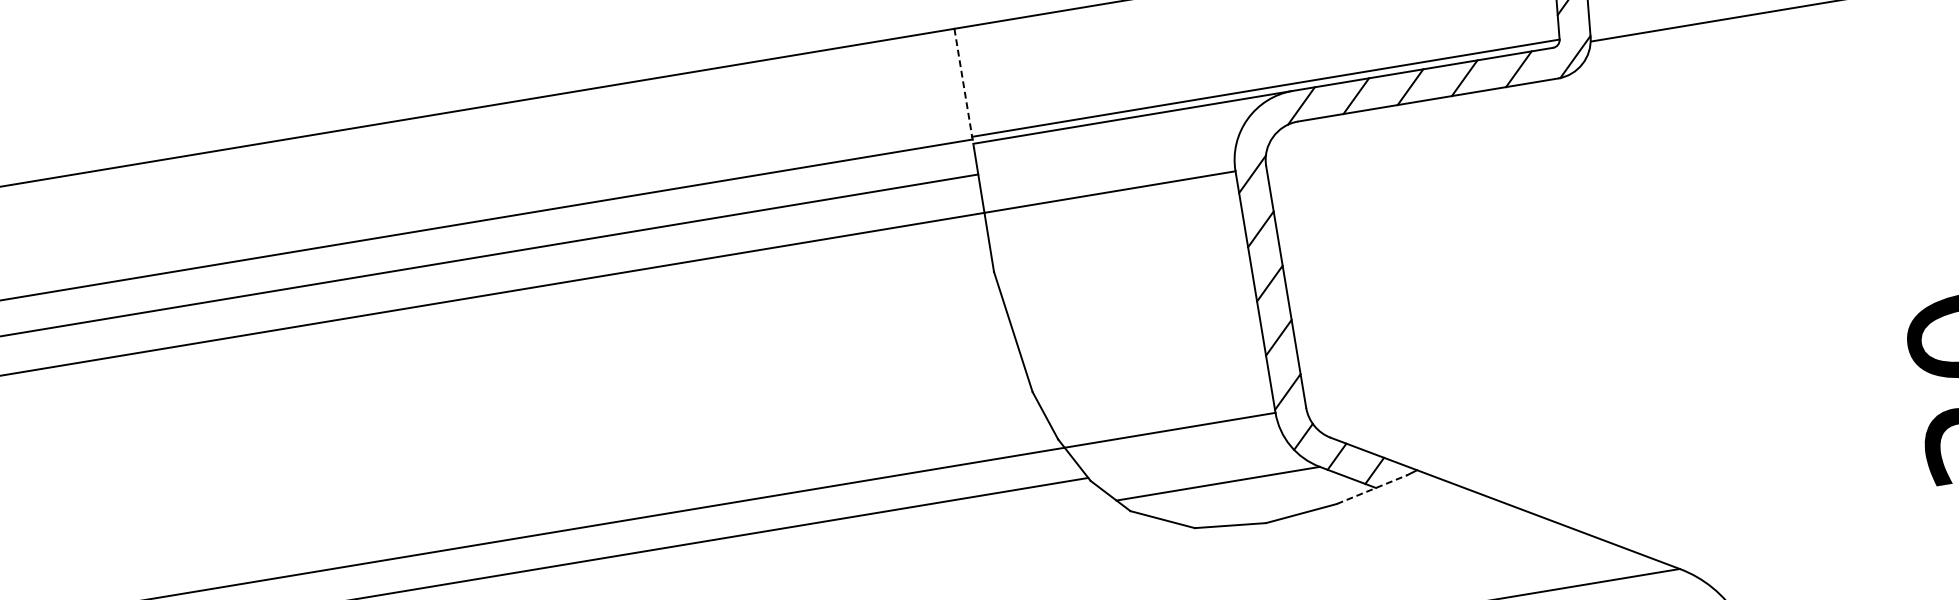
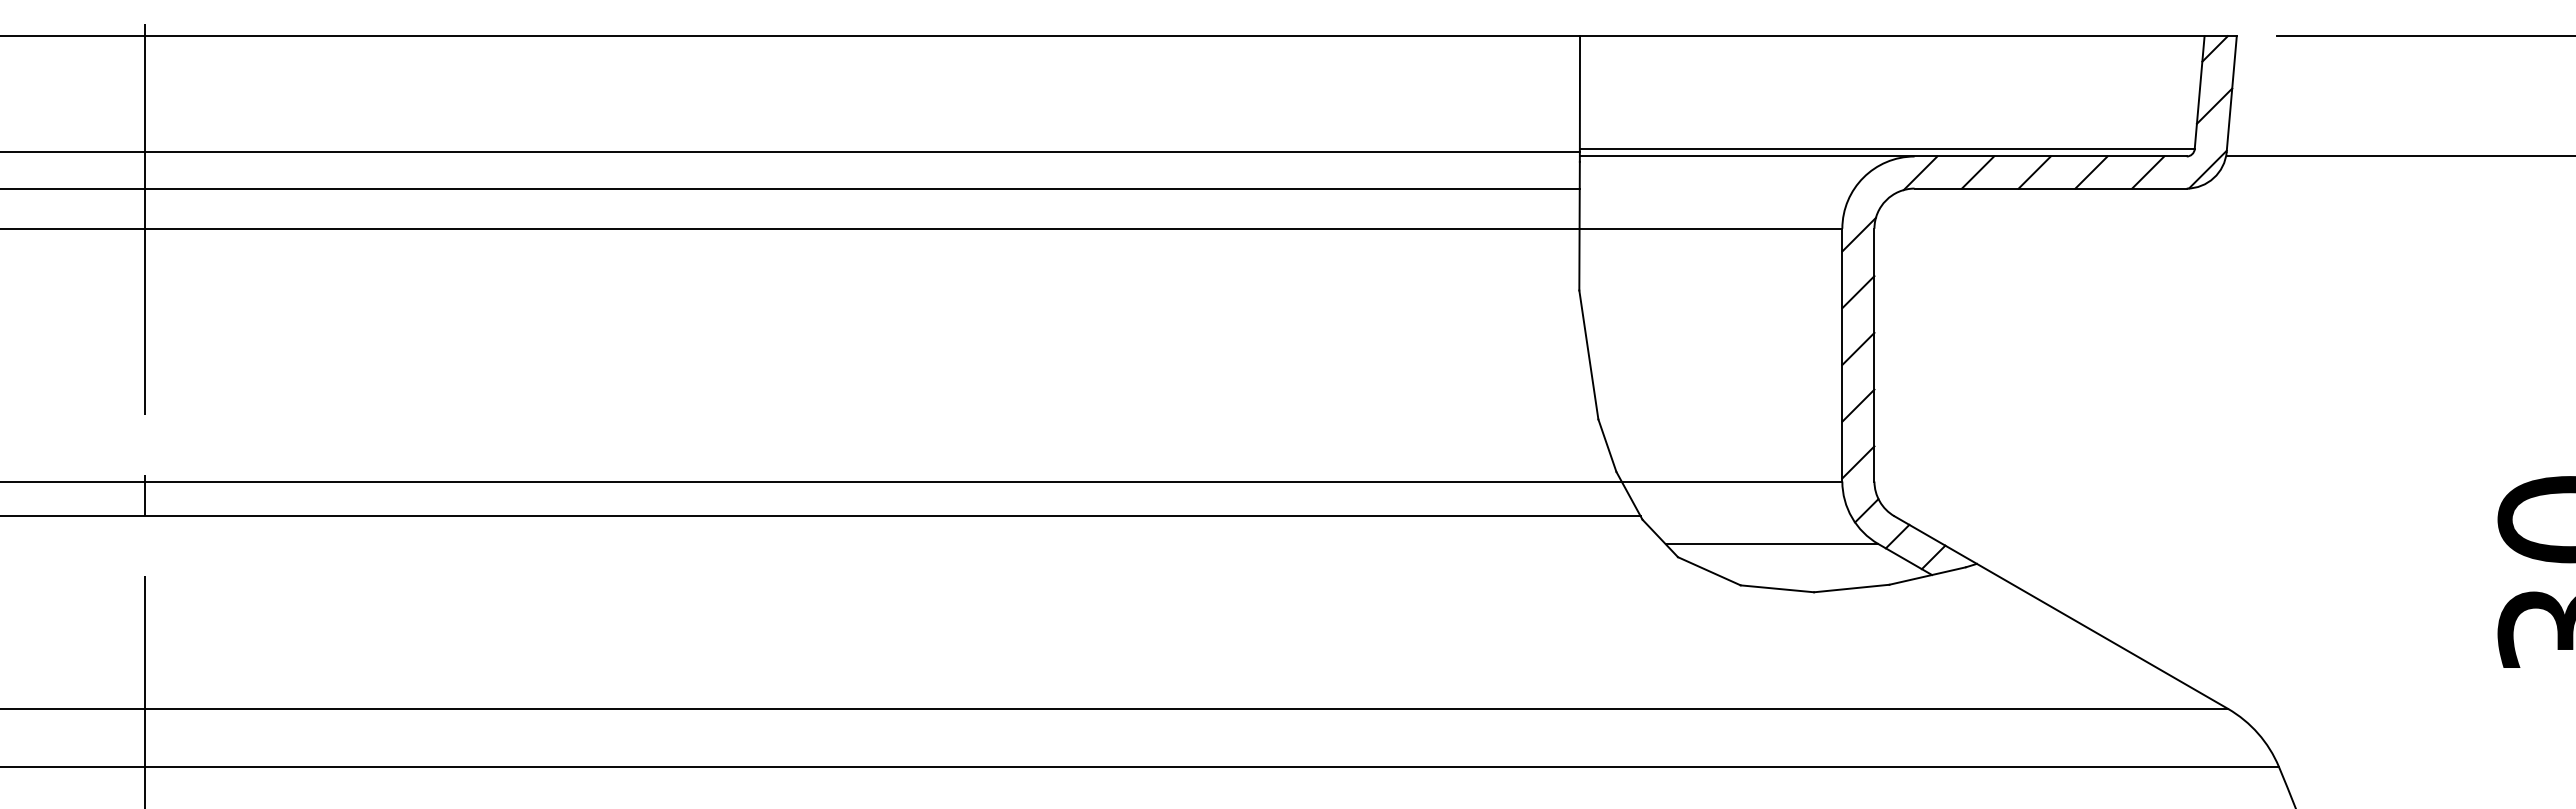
line: (963, 89) -> (1579, 99), dashed -> solid
line: (1372, 488) -> (1928, 575), dashed -> solid

